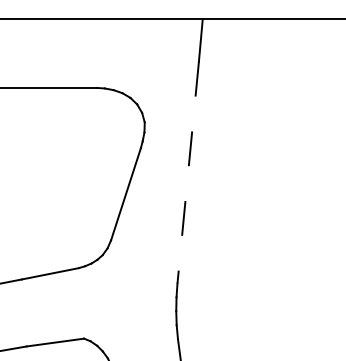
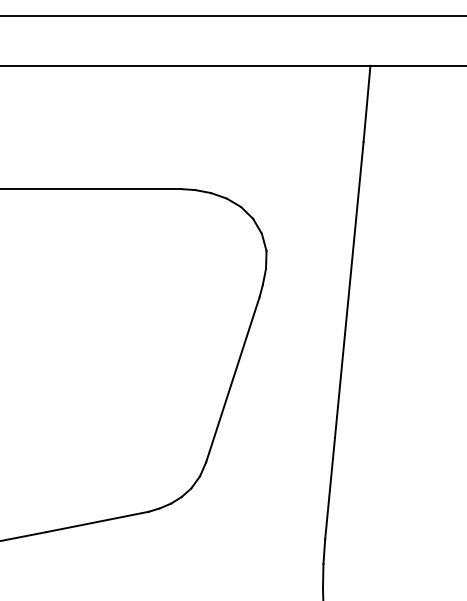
line: (188, 173) -> (344, 342), dashed -> solid

